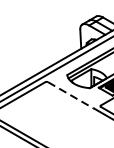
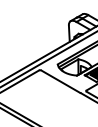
line: (71, 95) -> (61, 81), dashed -> solid

